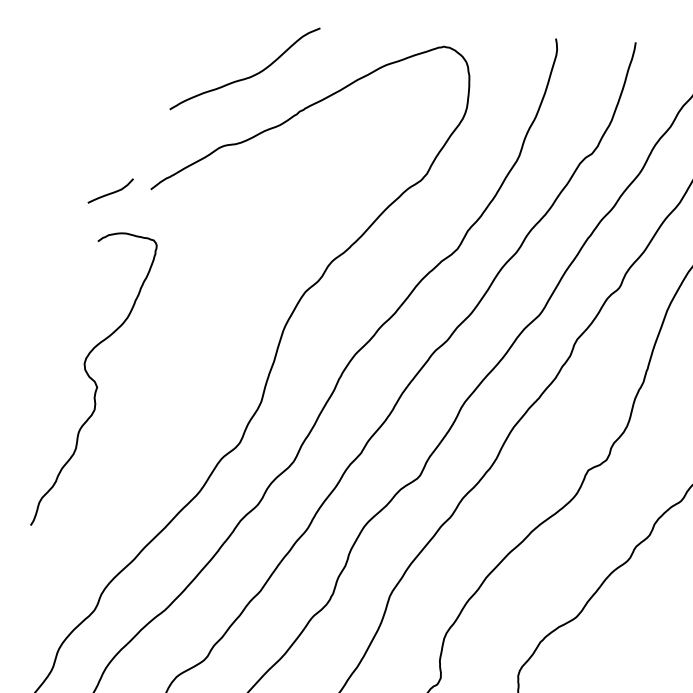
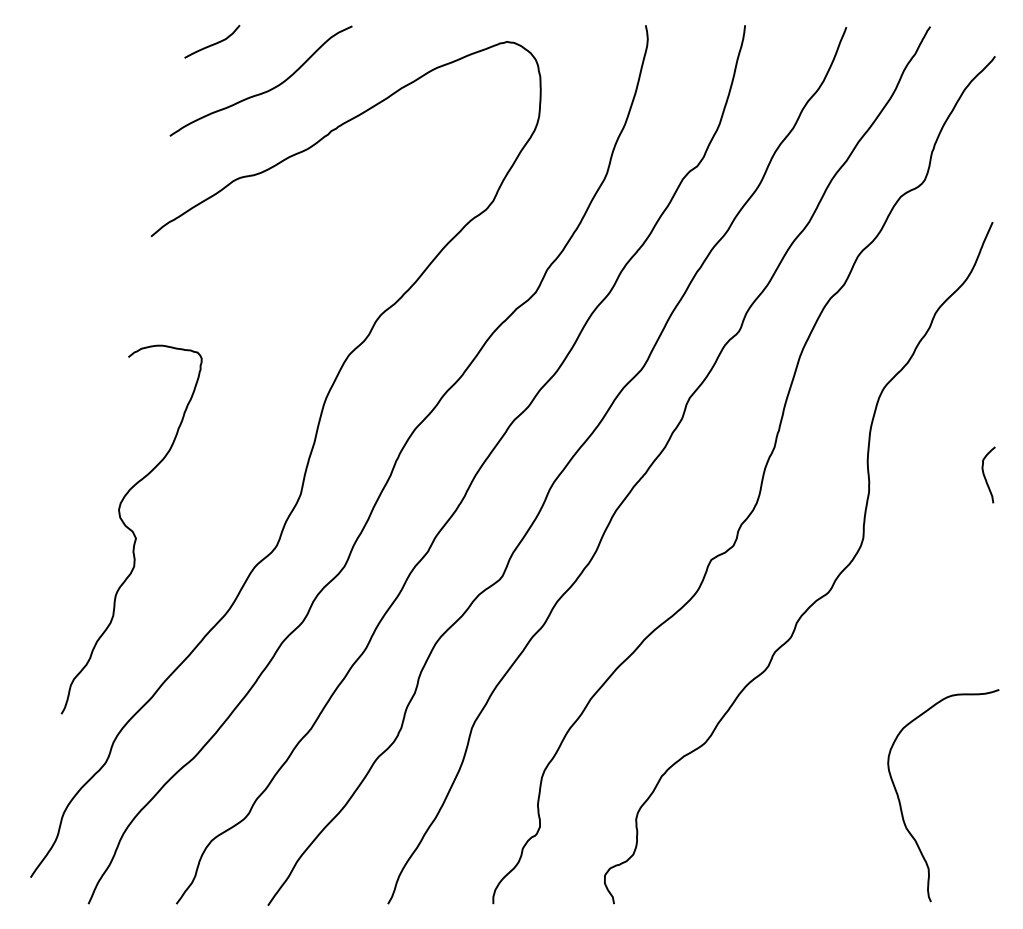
curve: (111, 192) -> (213, 43), moved
curve: (93, 379) -> (131, 529), moved

